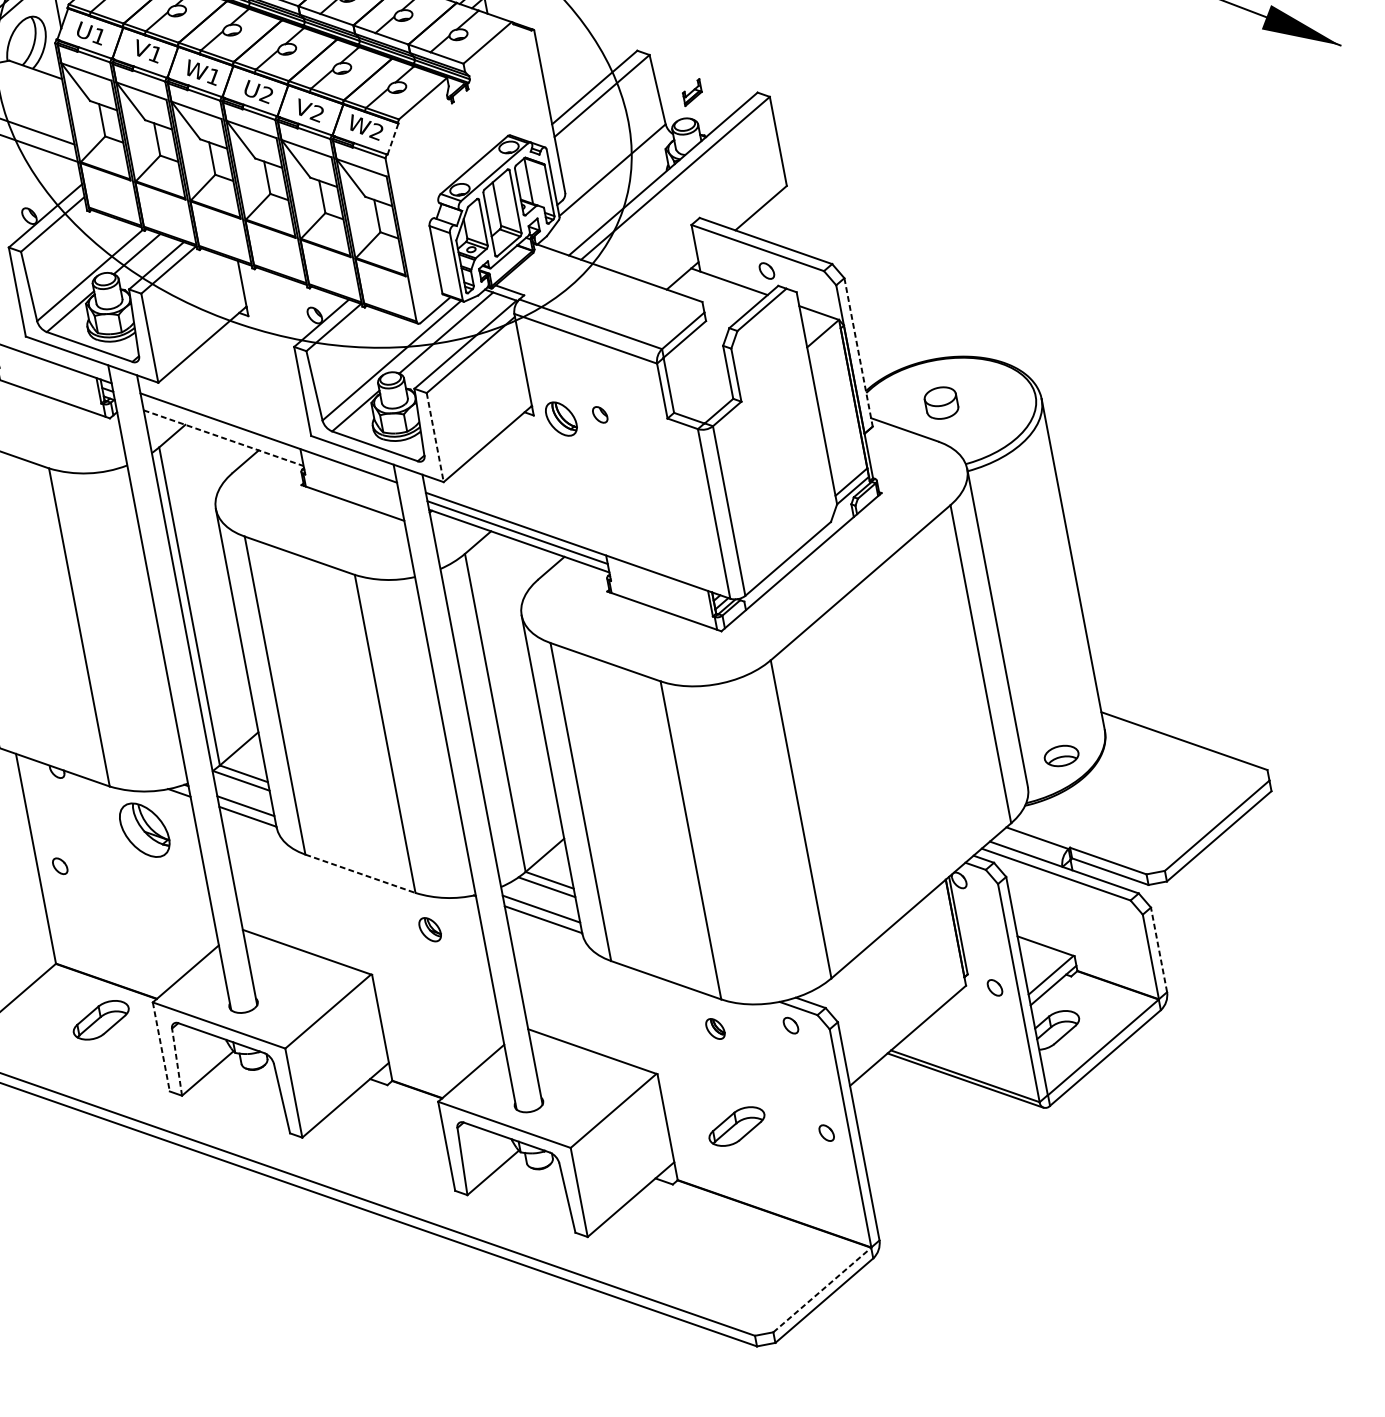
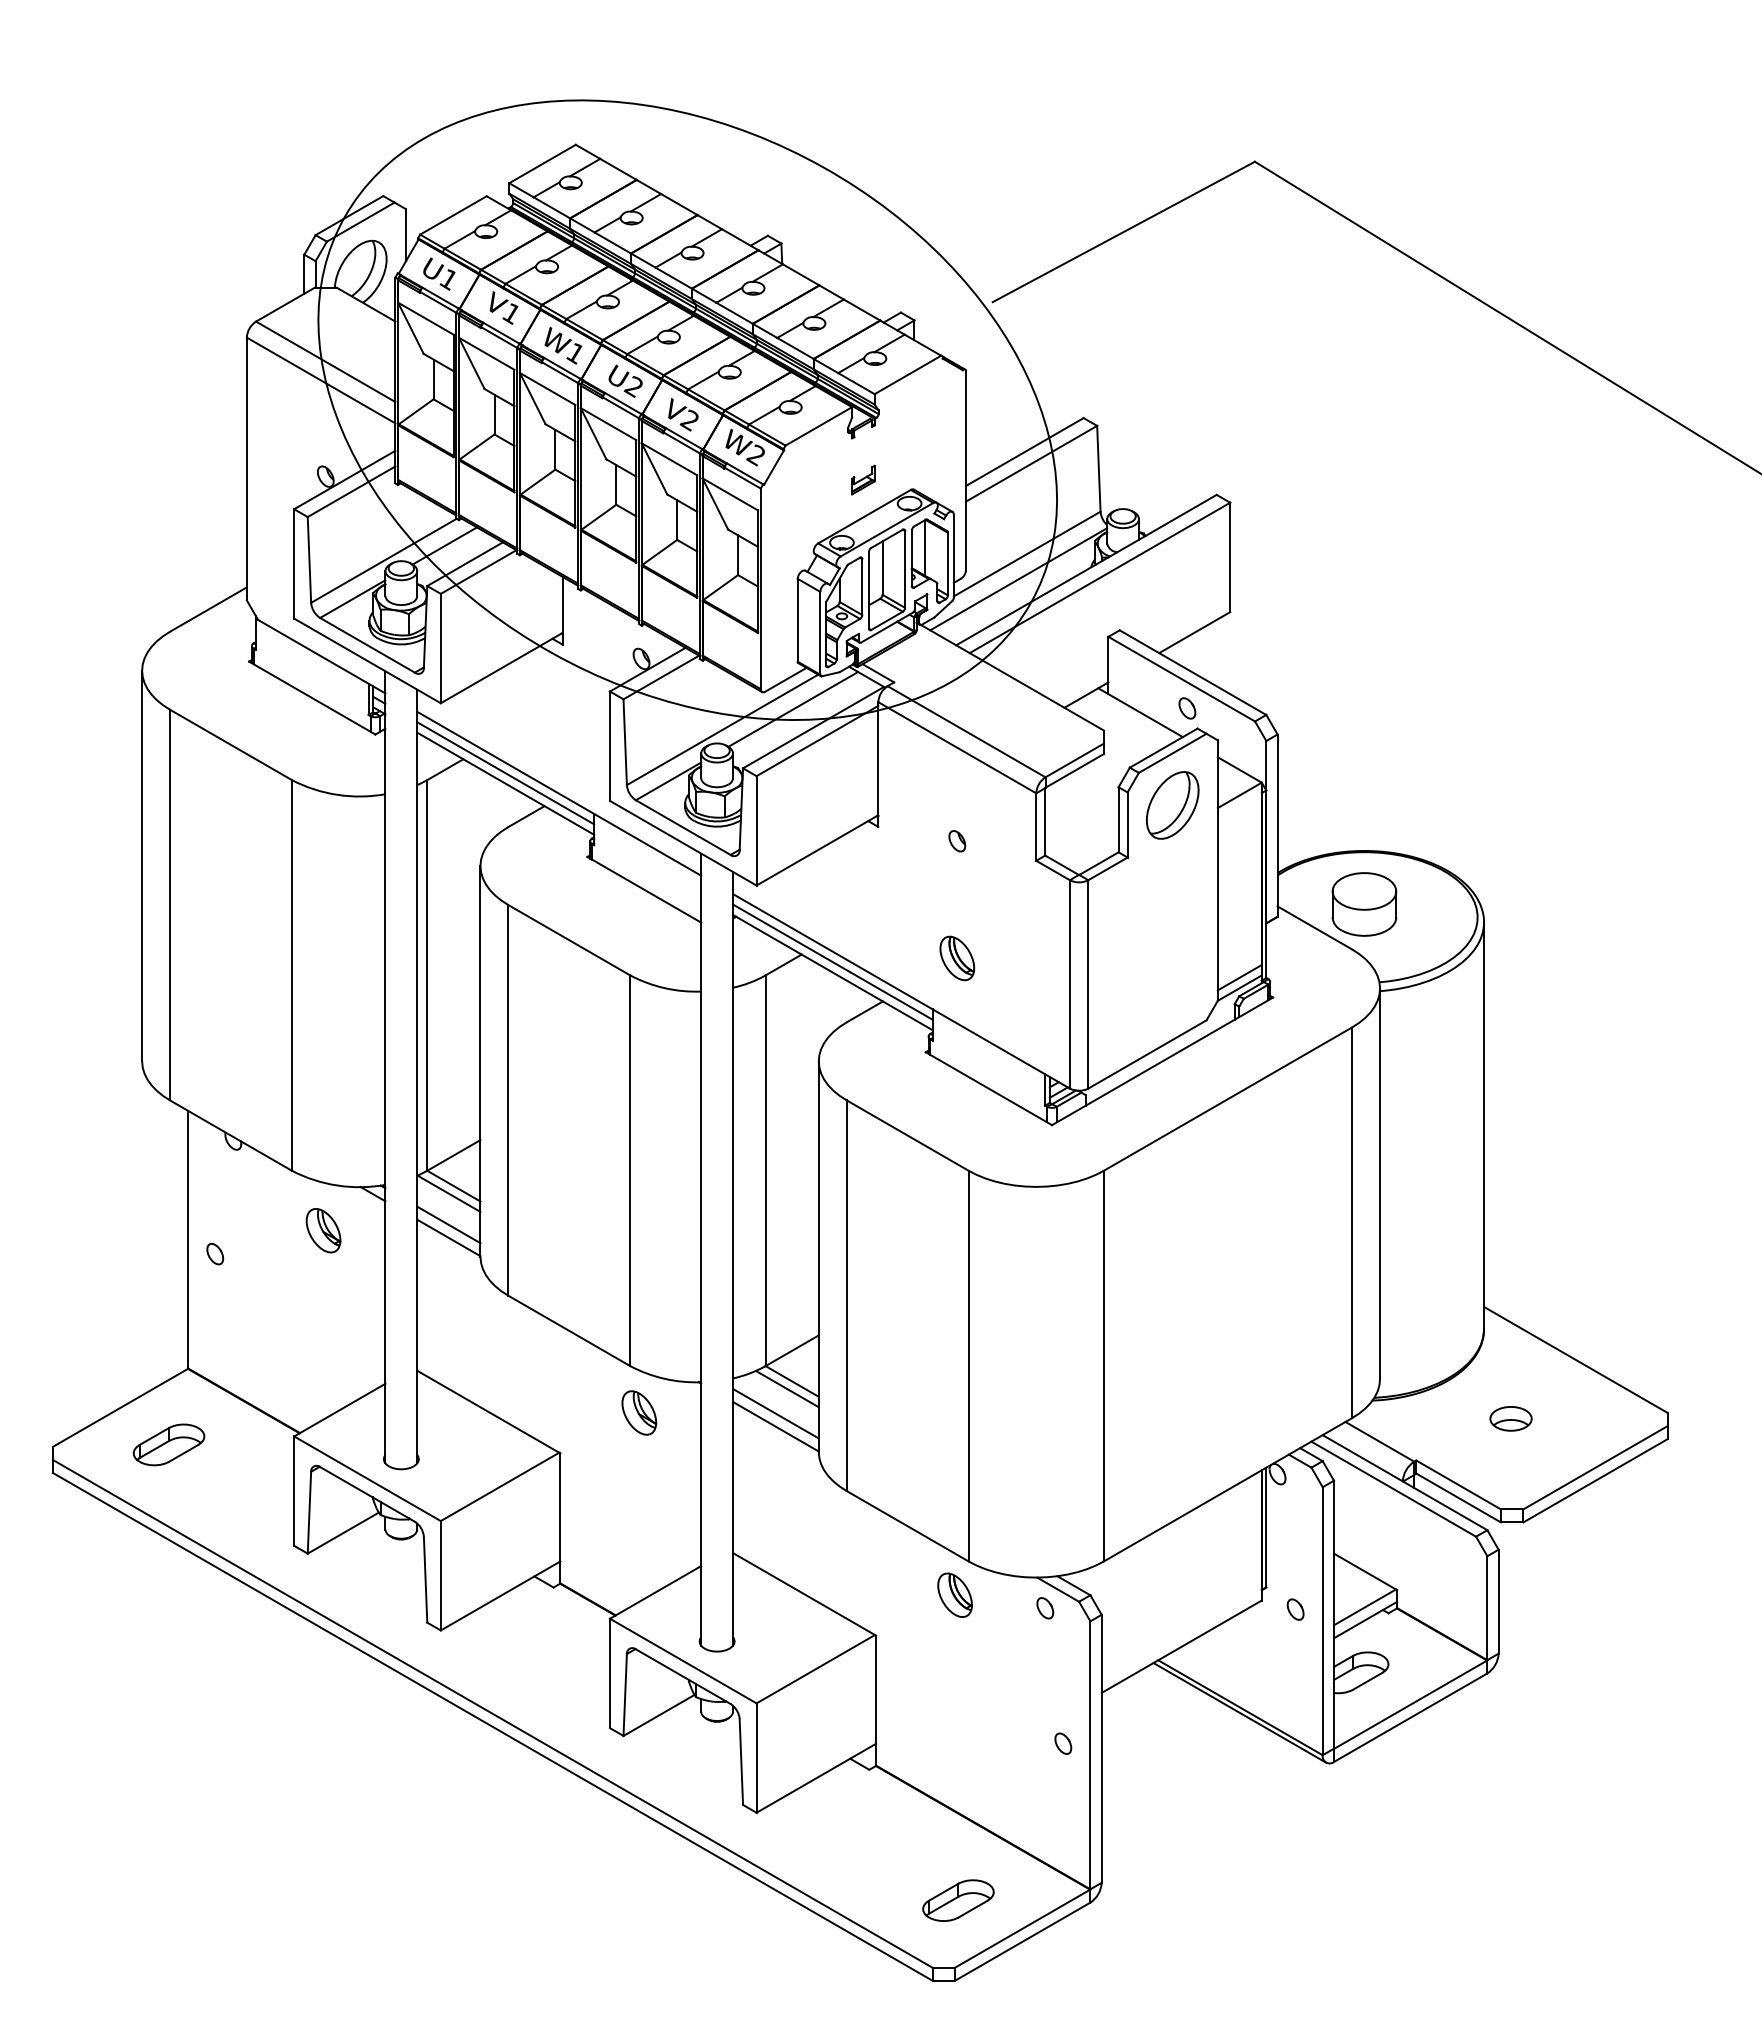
part: (692, 92) -> (863, 479), moved
line: (393, 138) -> (774, 467), dashed -> solid
line: (609, 192) -> (1018, 579), added
part: (769, 352) -> (1172, 805), added
line: (858, 353) -> (1277, 826), dashed -> solid
part: (941, 403) -> (1364, 904), size x1.67
part: (561, 419) -> (957, 958), moved
line: (221, 429) -> (505, 773), added
line: (224, 437) -> (506, 783), dashed -> solid
line: (435, 437) -> (756, 830), dashed -> solid
part: (1061, 755) -> (1510, 1418), moved
part: (144, 830) -> (323, 1230), size x0.62
line: (360, 874) -> (569, 1331), dashed -> solid
part: (430, 929) -> (639, 1412), size x1.43
line: (1158, 949) -> (1498, 1601), dashed -> solid
part: (100, 1020) -> (168, 1444), moved
part: (714, 1028) -> (954, 1594), size x1.67
line: (161, 1047) -> (294, 1491), dashed -> solid
line: (177, 1061) -> (309, 1512), dashed -> solid
part: (736, 1126) -> (958, 1900), moved
line: (822, 1289) -> (1022, 1928), dashed -> solid

